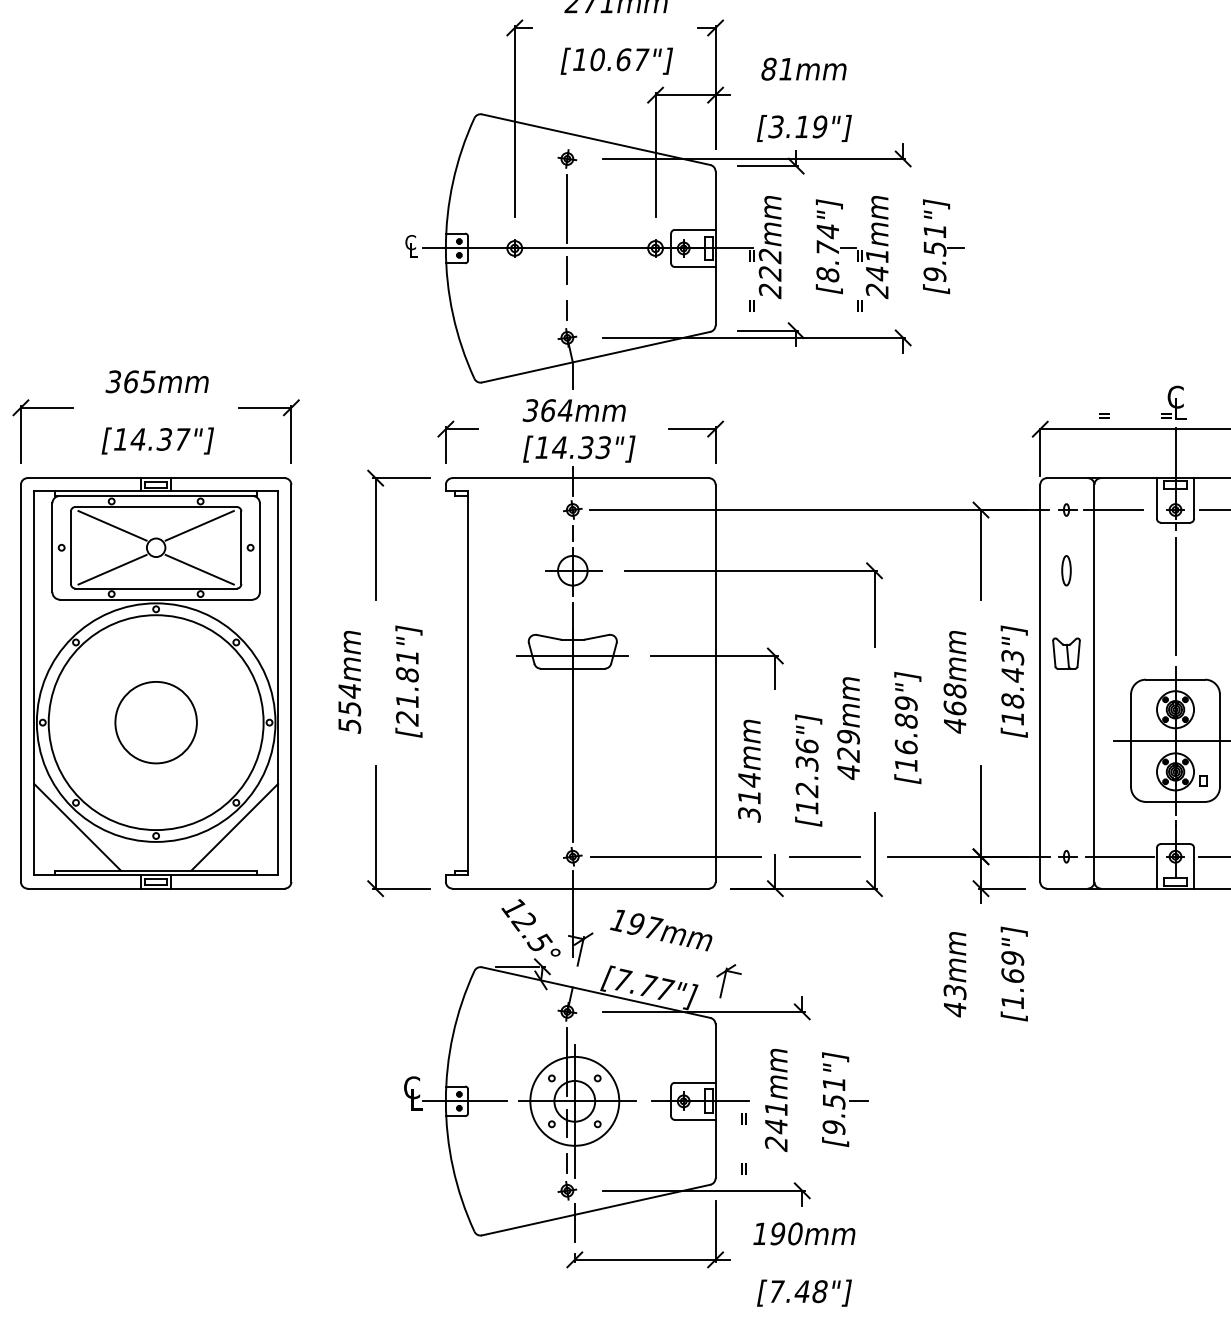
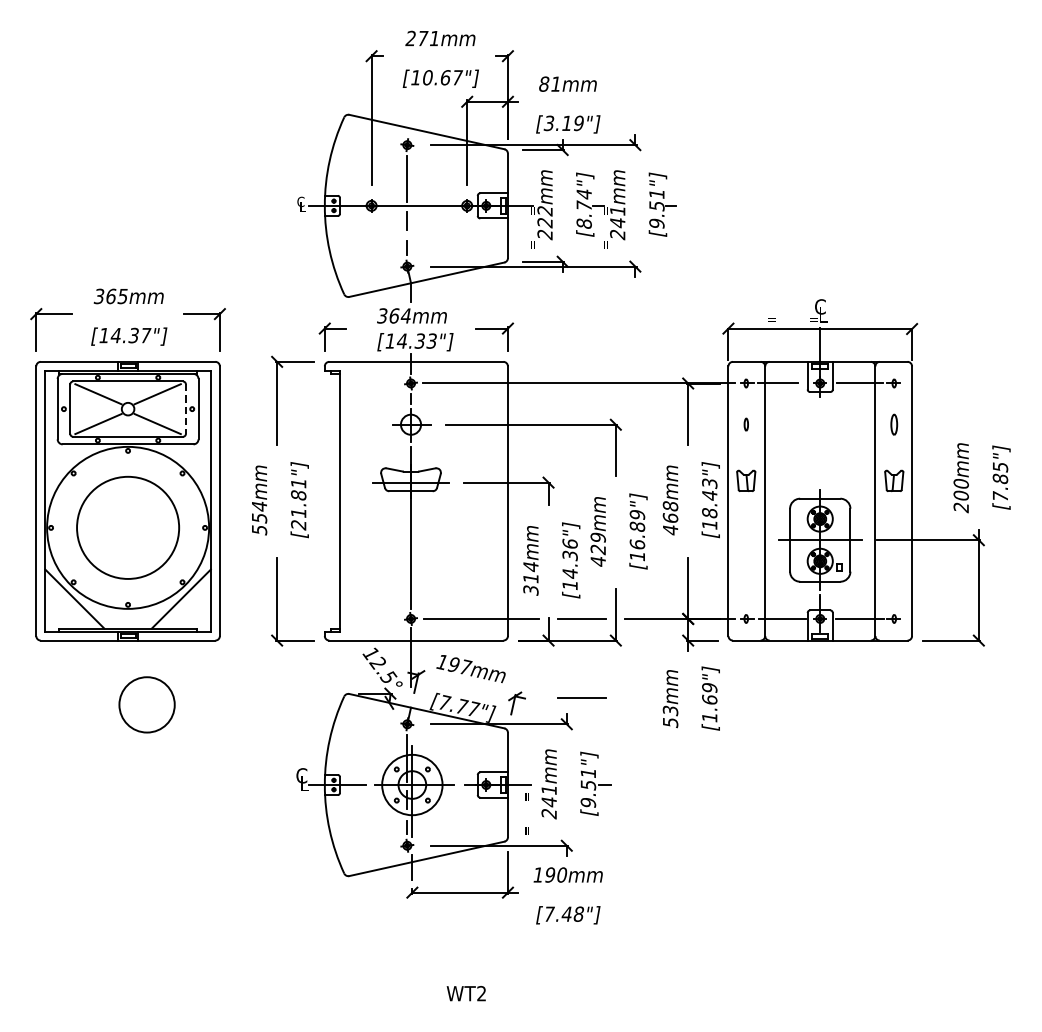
line: (240, 548) -> (185, 409), solid -> dashed
part: (1066, 570) -> (746, 424), size x0.6
line: (1175, 595) -> (820, 441), removed
circle: (155, 722) -> (146, 704), moved
circle: (156, 722) -> (128, 527), size x0.7
text: (806, 789) -> (569, 573), [12.36"] -> [14.36"]
line: (823, 972) -> (581, 697), added
text: (954, 1010) -> (670, 723), 43mm -> 53mm

